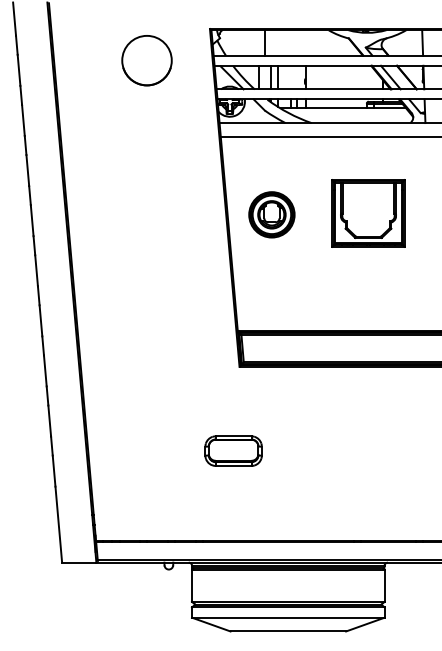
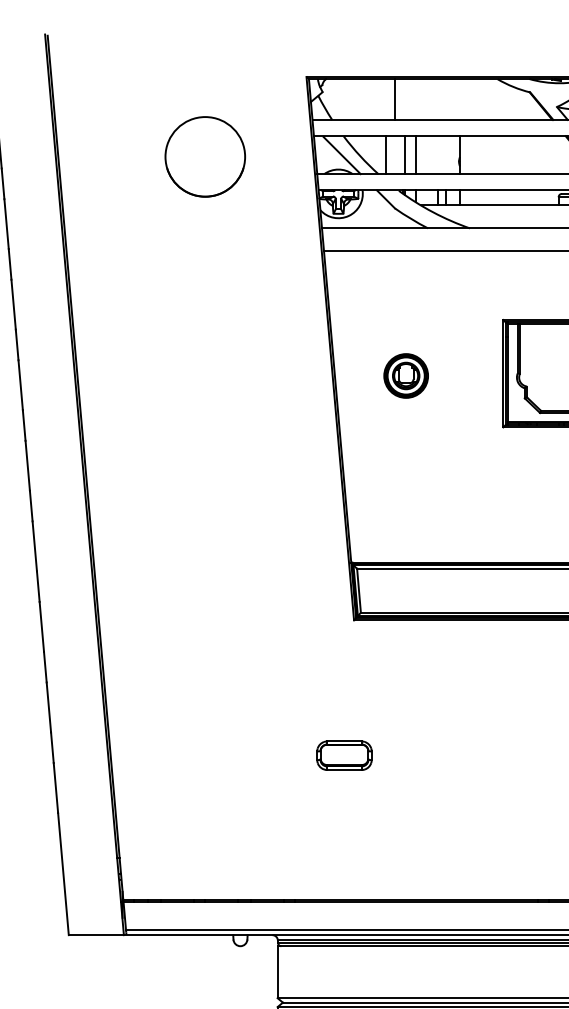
circle: (146, 60) -> (204, 156), moved
part: (271, 214) -> (405, 375), size x0.6
part: (233, 450) -> (344, 754), size x0.6

